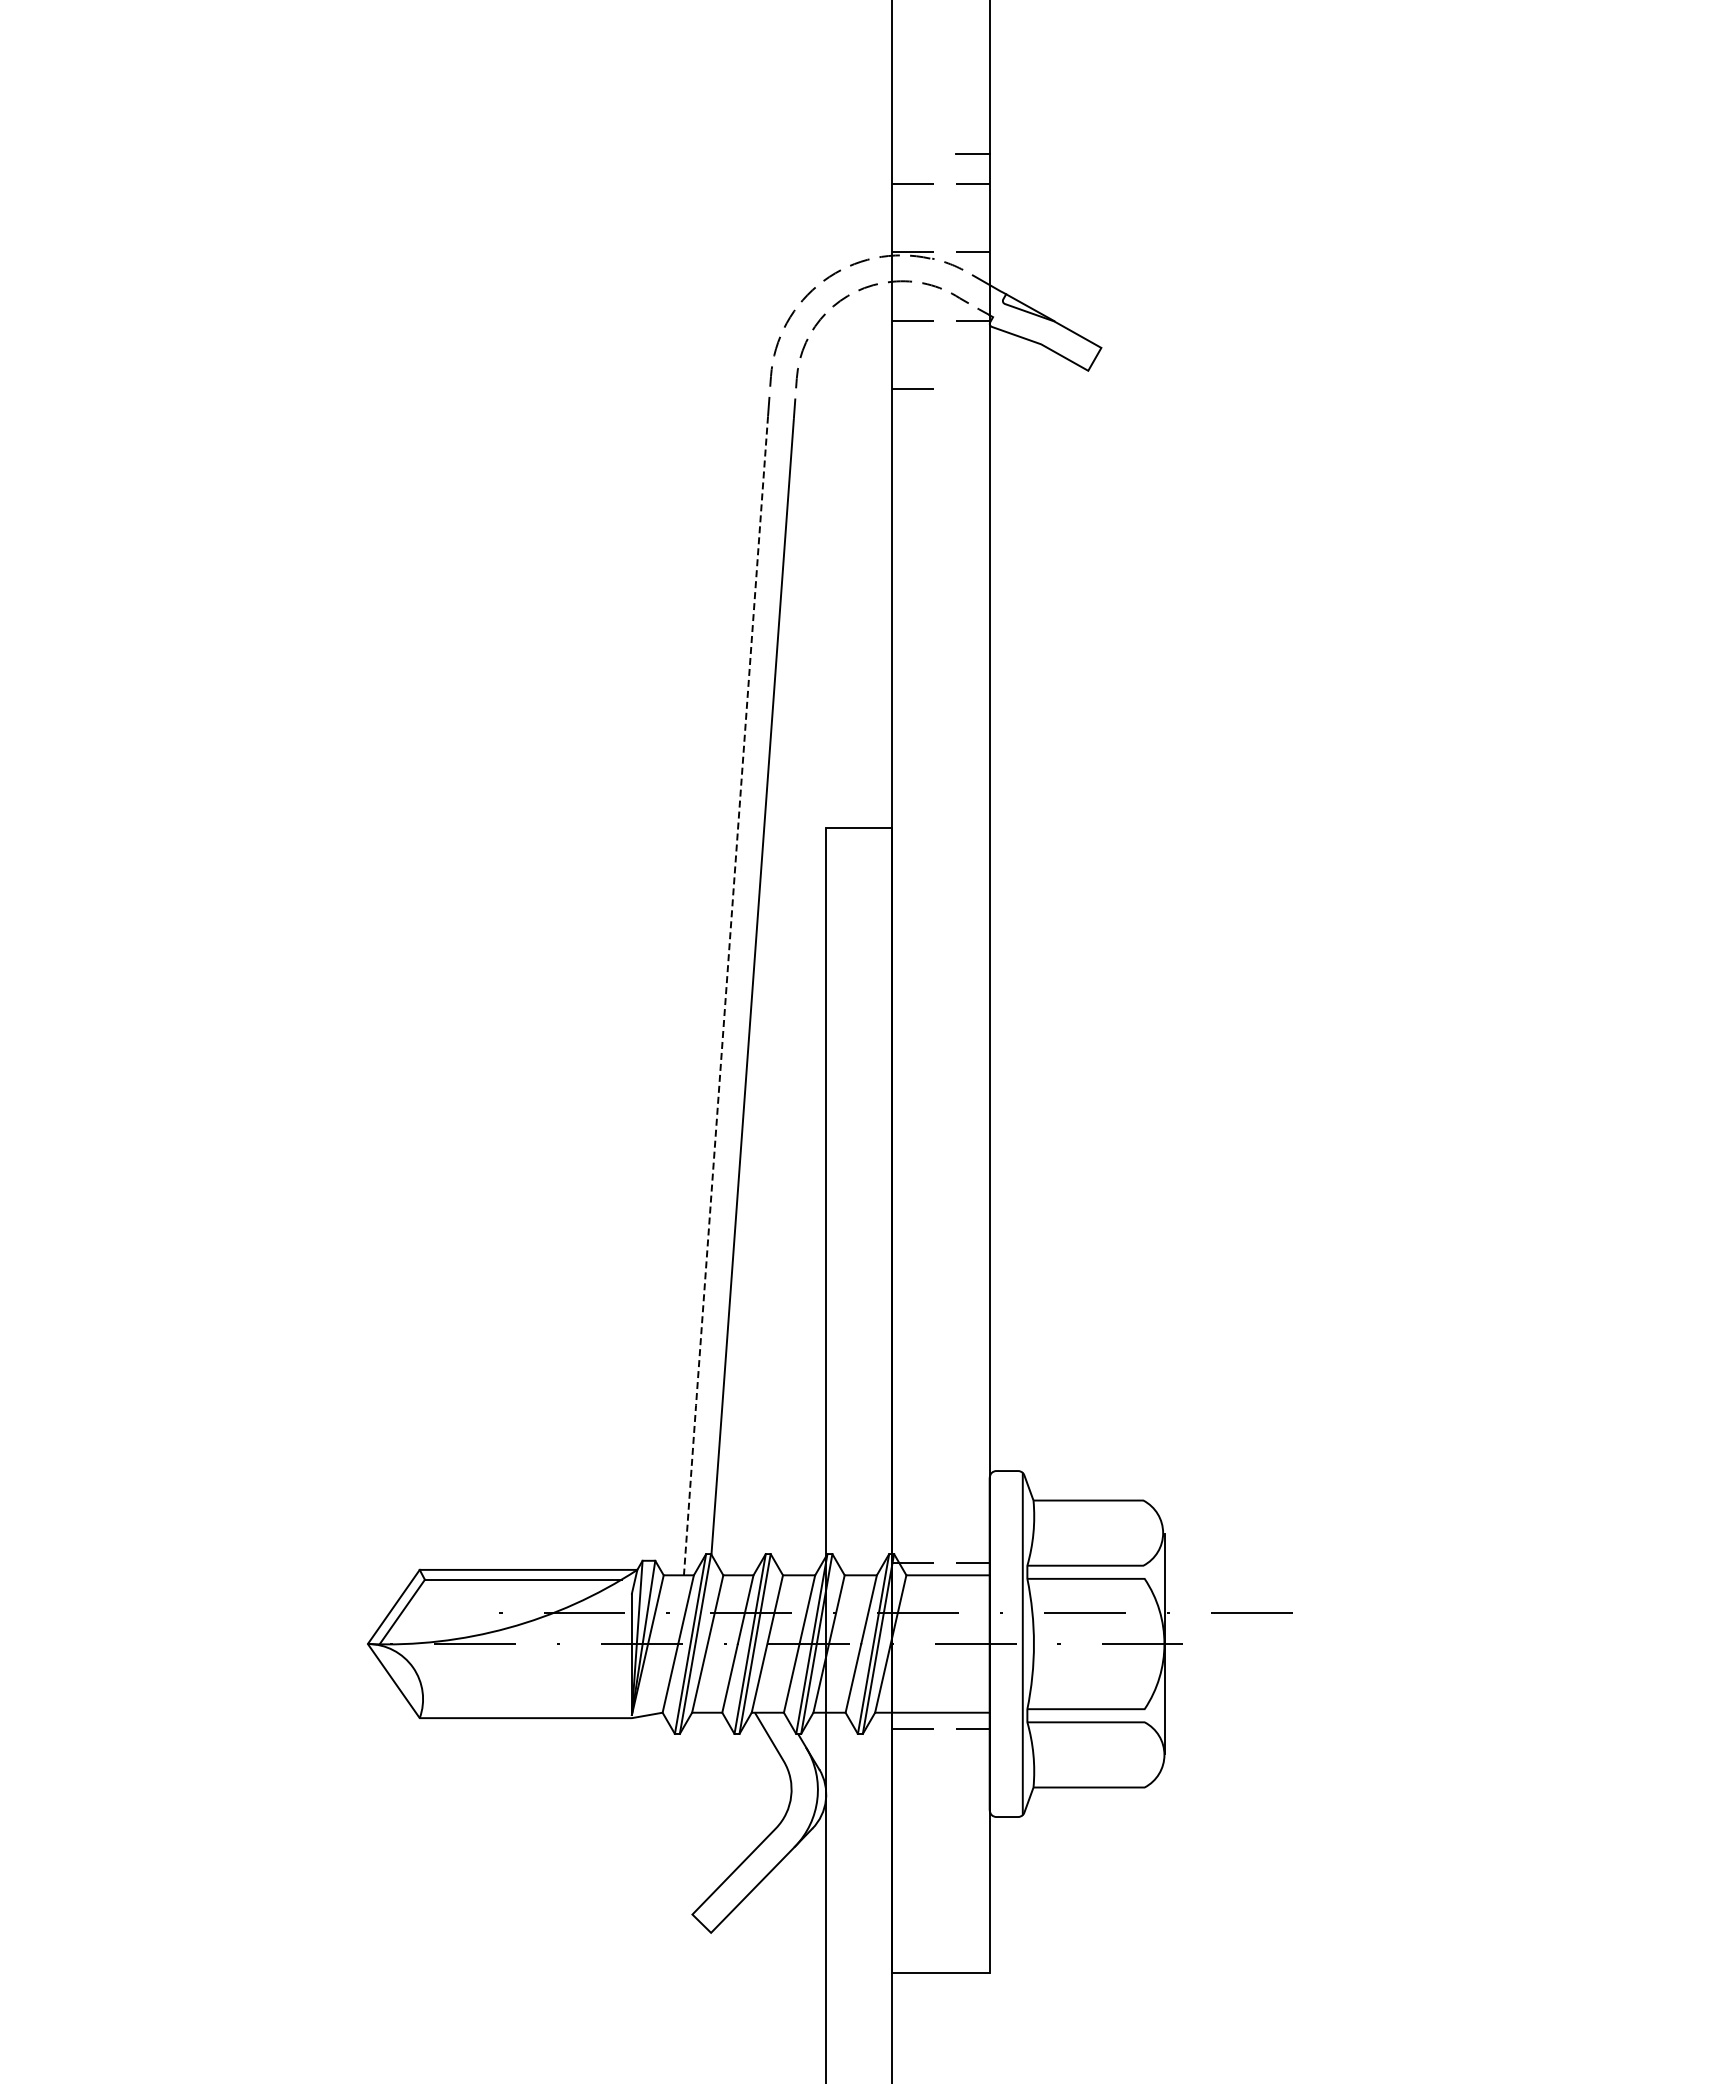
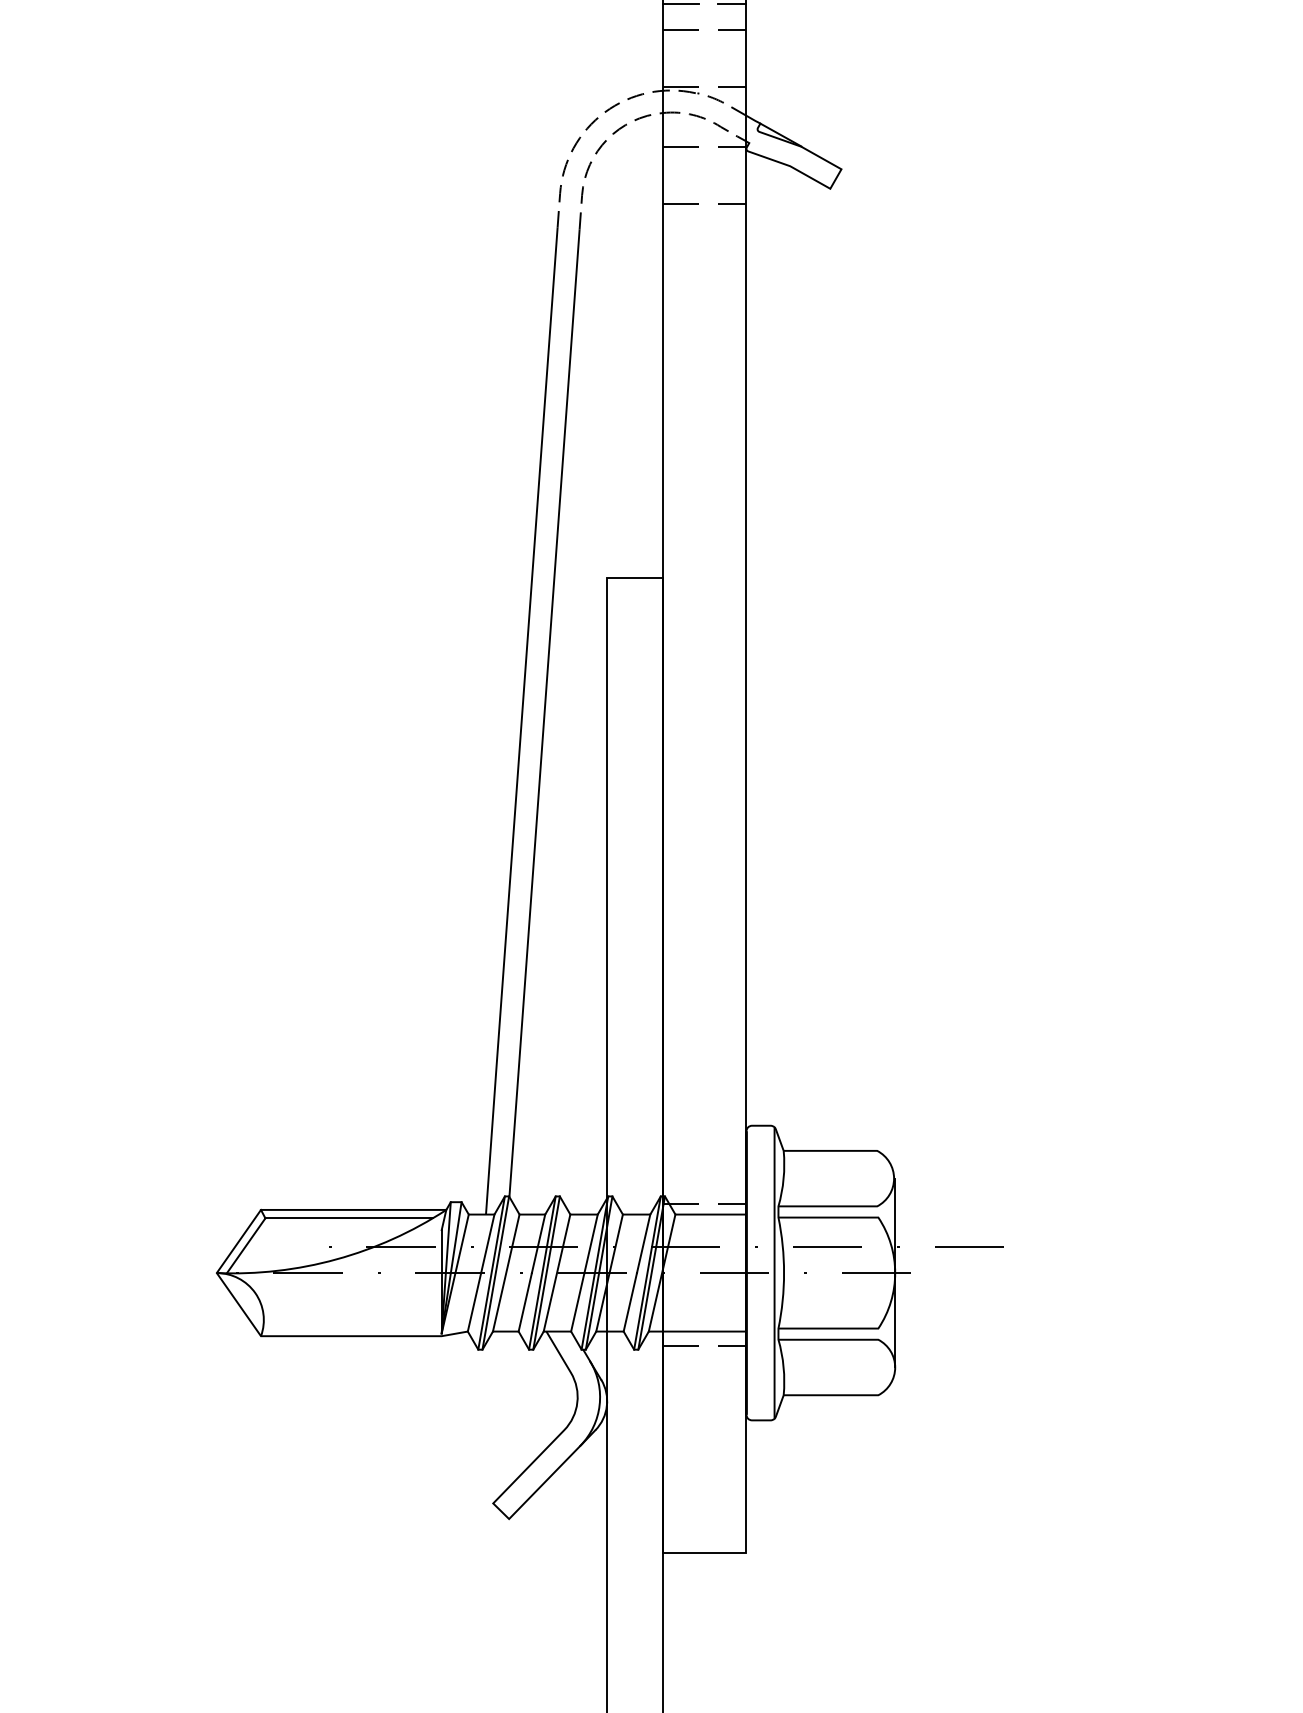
line: (912, 154) -> (680, 4), added
line: (972, 388) -> (731, 203), added
line: (725, 996) -> (521, 721), dashed -> solid

